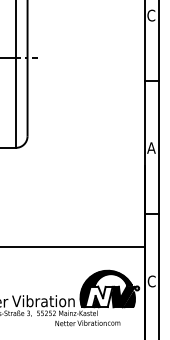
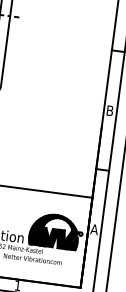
text: (151, 147) -> (110, 110), A -> B
text: (151, 281) -> (94, 229), C -> A
fill: (98, 296) -> (45, 236), added

